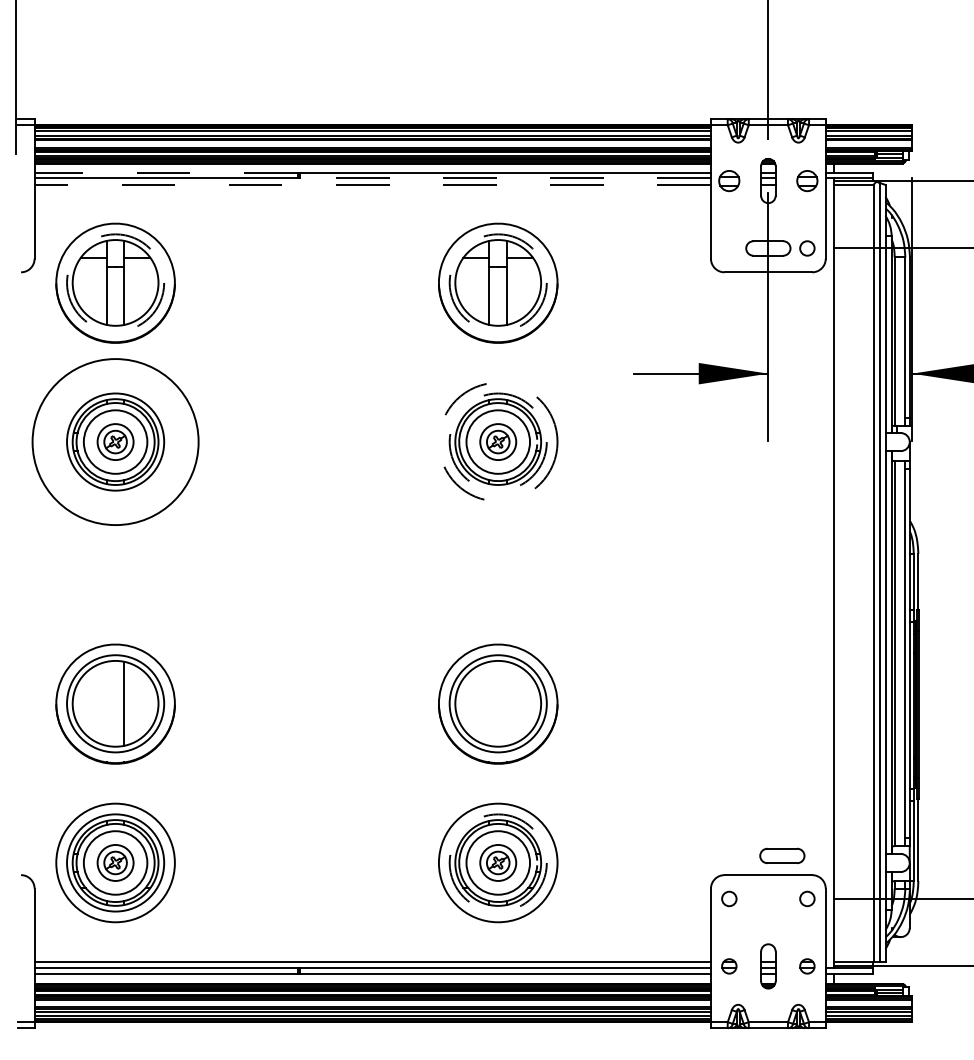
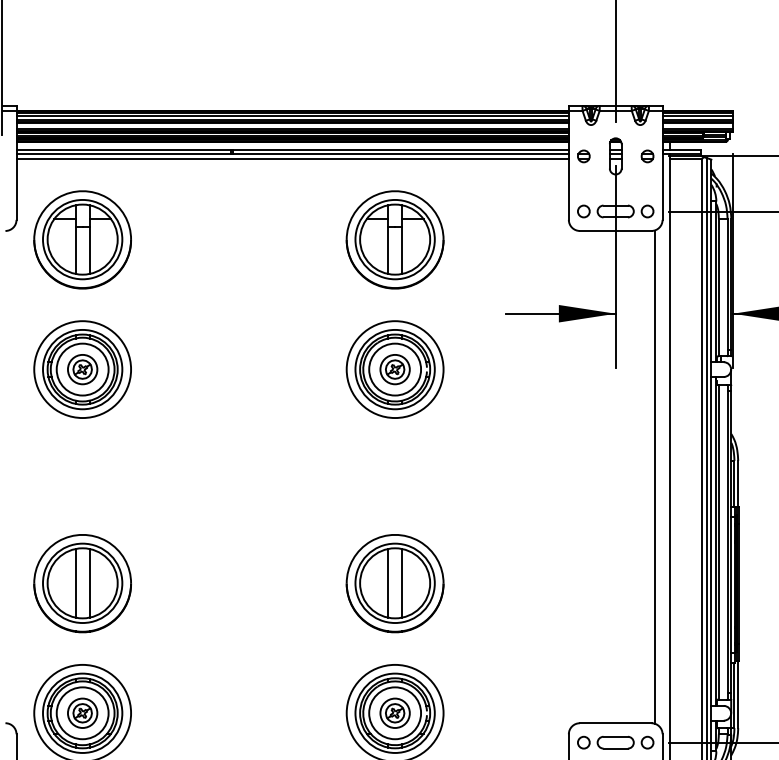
line: (165, 172) -> (123, 149), dashed -> solid
line: (505, 178) -> (401, 154), dashed -> solid
part: (729, 180) -> (583, 155), size x0.71
part: (807, 180) -> (647, 155), size x0.71
line: (372, 184) -> (292, 159), dashed -> solid
circle: (729, 248) -> (583, 211), added
circle: (115, 282) -> (82, 239), dashed -> solid
circle: (497, 282) -> (394, 239), dashed -> solid
circle: (115, 441) -> (82, 369), size x0.71
circle: (497, 441) -> (394, 369), dashed -> solid
circle: (497, 441) -> (394, 369), dashed -> solid
line: (815, 573) -> (654, 476), added
line: (106, 703) -> (75, 583), added
line: (489, 703) -> (387, 583), added
line: (507, 703) -> (402, 583), added
part: (782, 855) -> (615, 742), moved
circle: (497, 862) -> (394, 712), dashed -> solid

